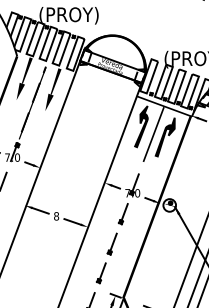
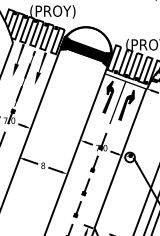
fill: (112, 65) -> (86, 50), added

